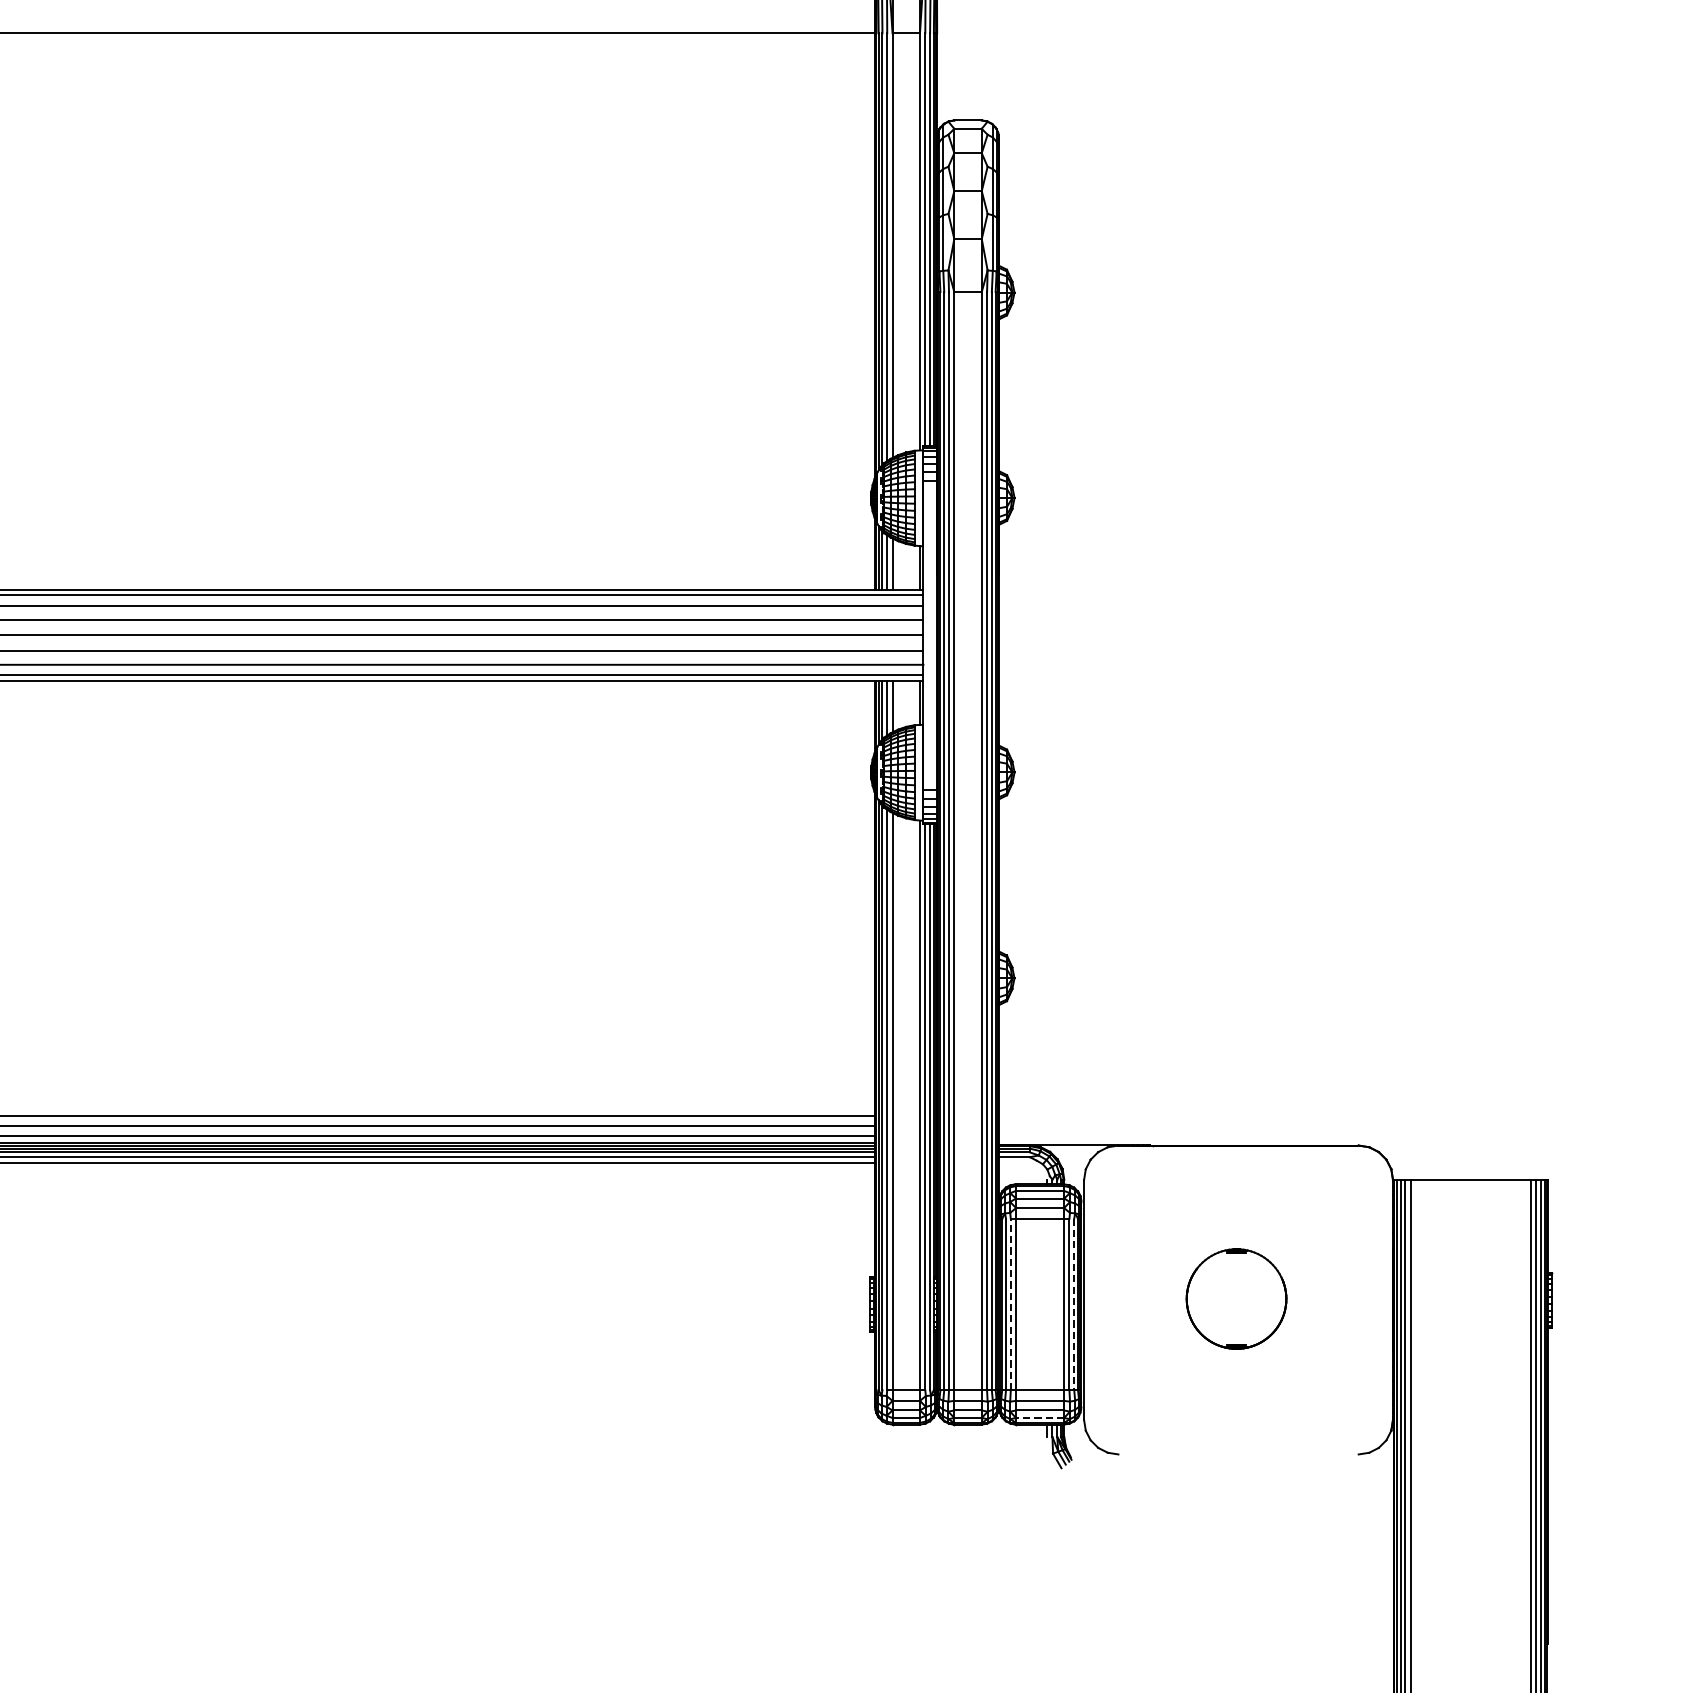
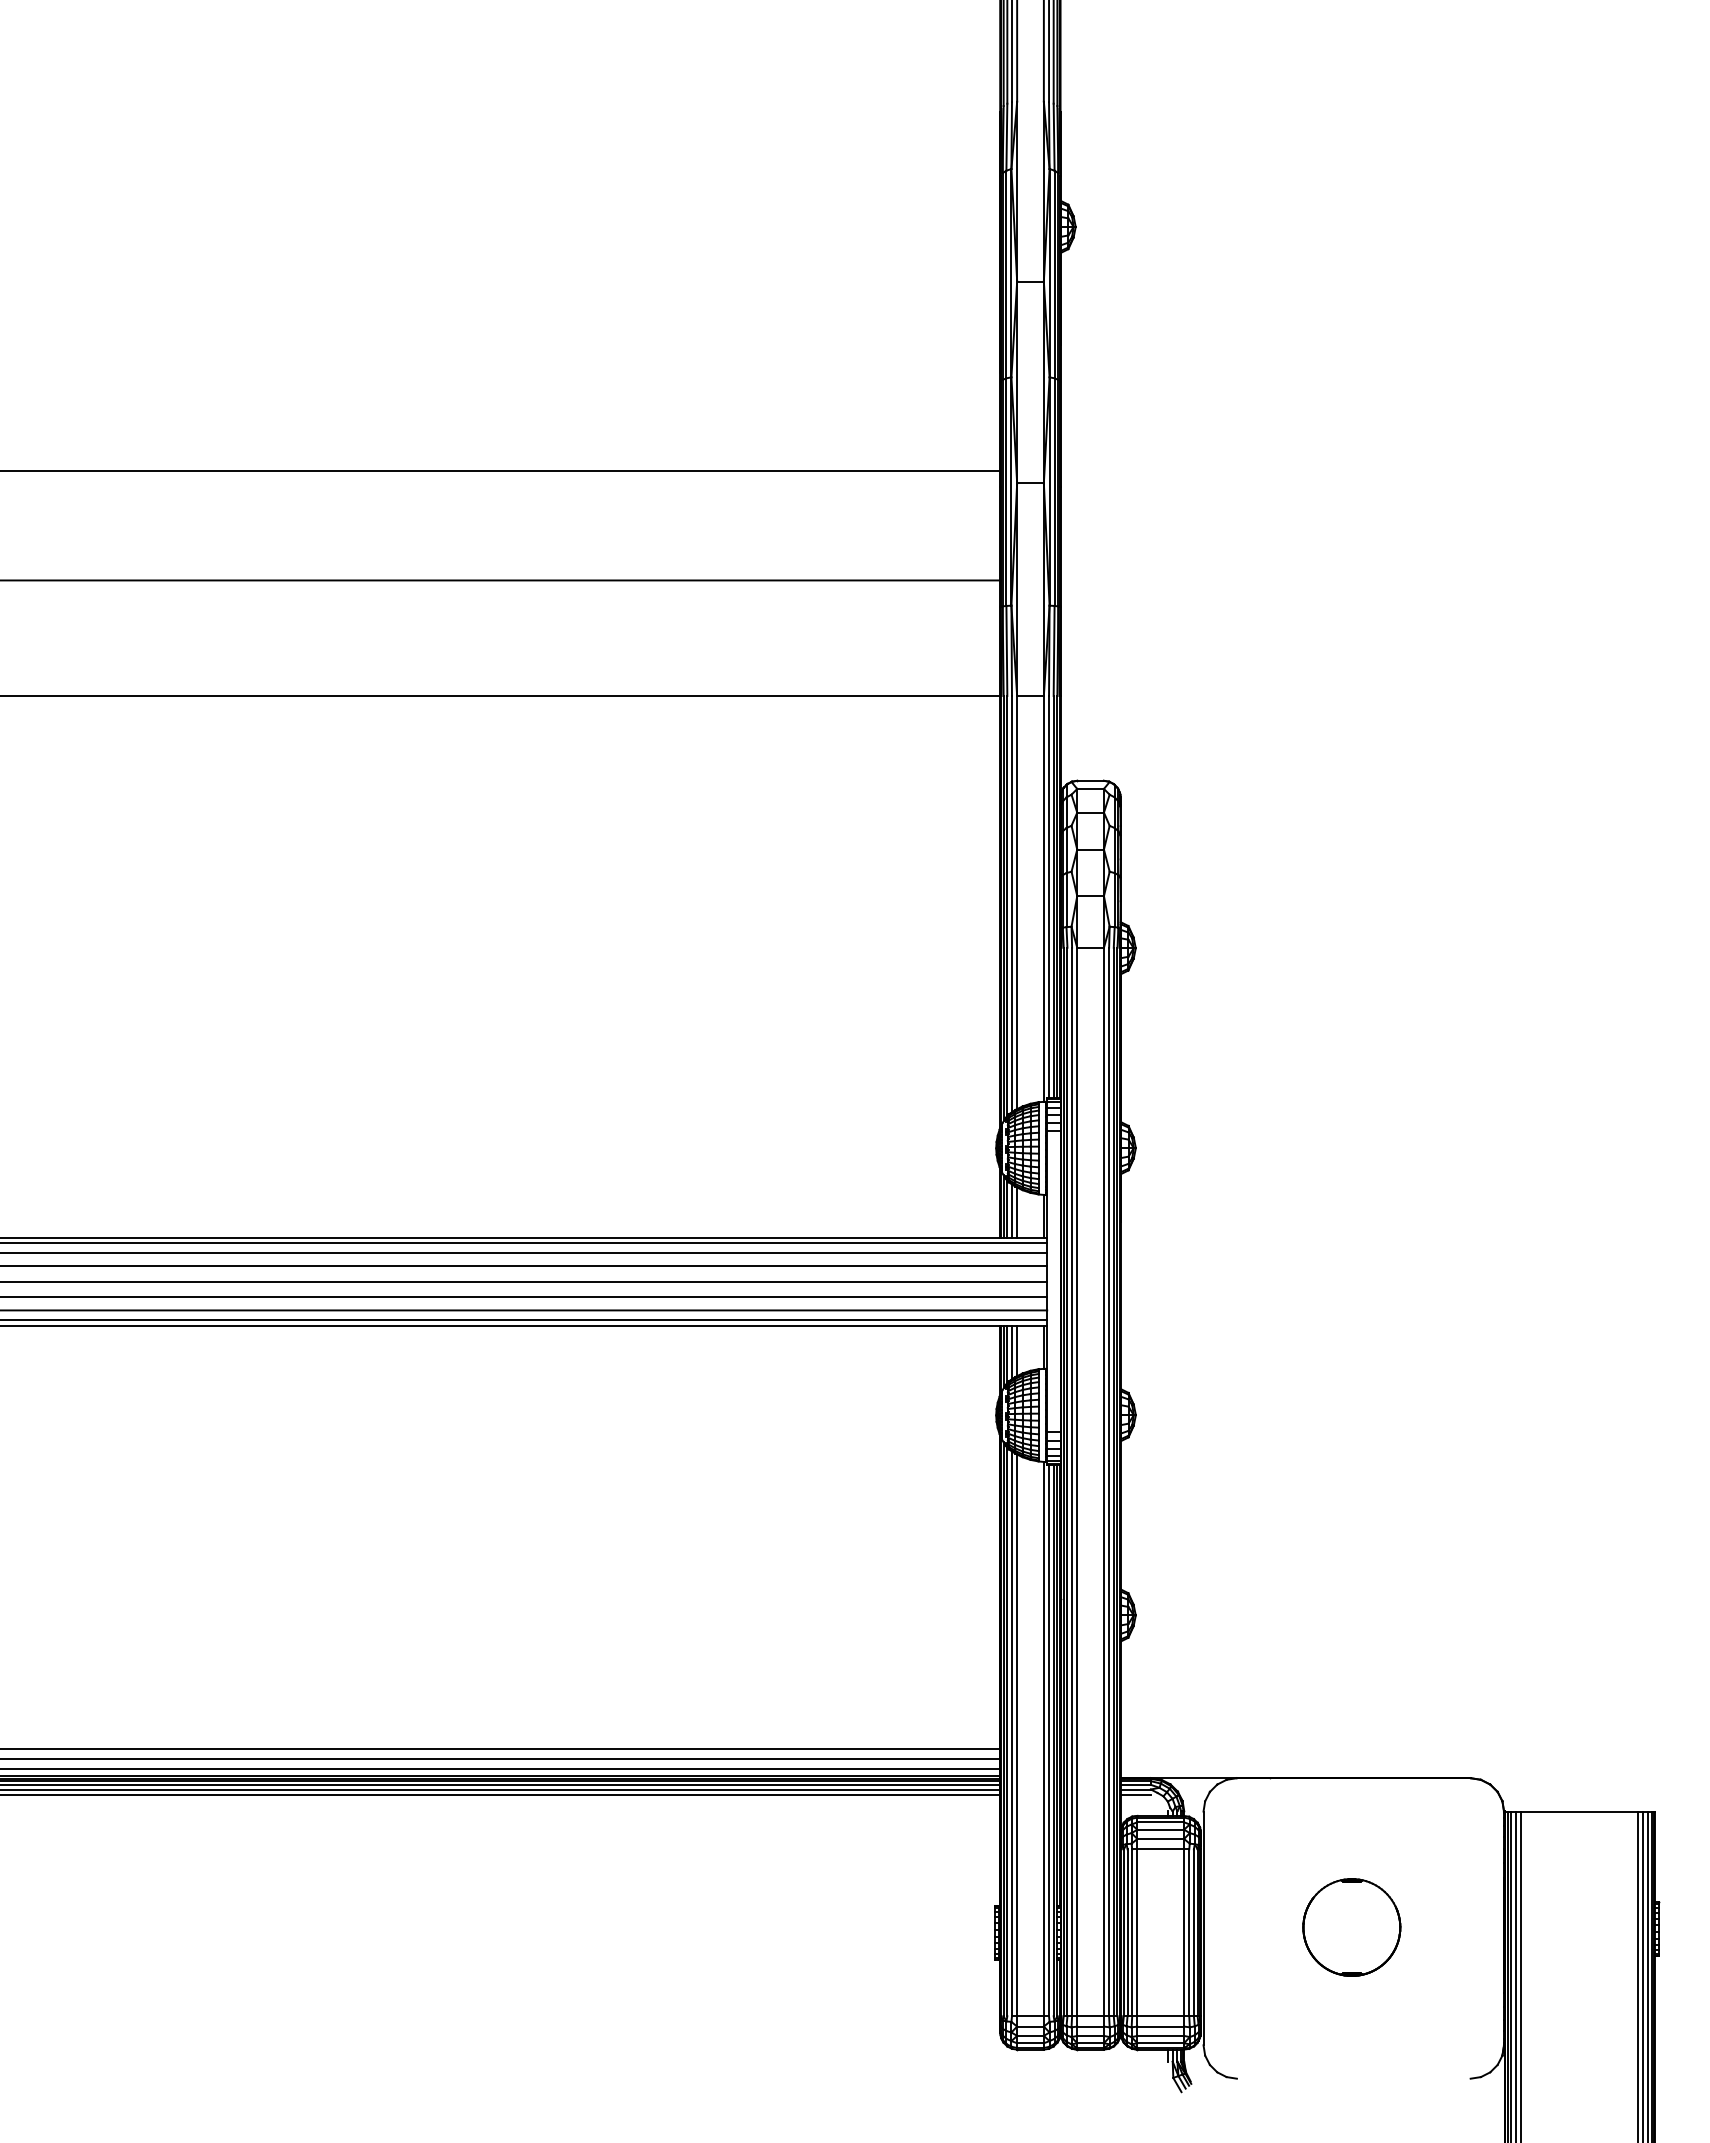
line: (1014, 1162) -> (1135, 1794), added
line: (1011, 1304) -> (1132, 1932), dashed -> solid
line: (1073, 1305) -> (1193, 1933), dashed -> solid
line: (1039, 1418) -> (1160, 2043), dashed -> solid

